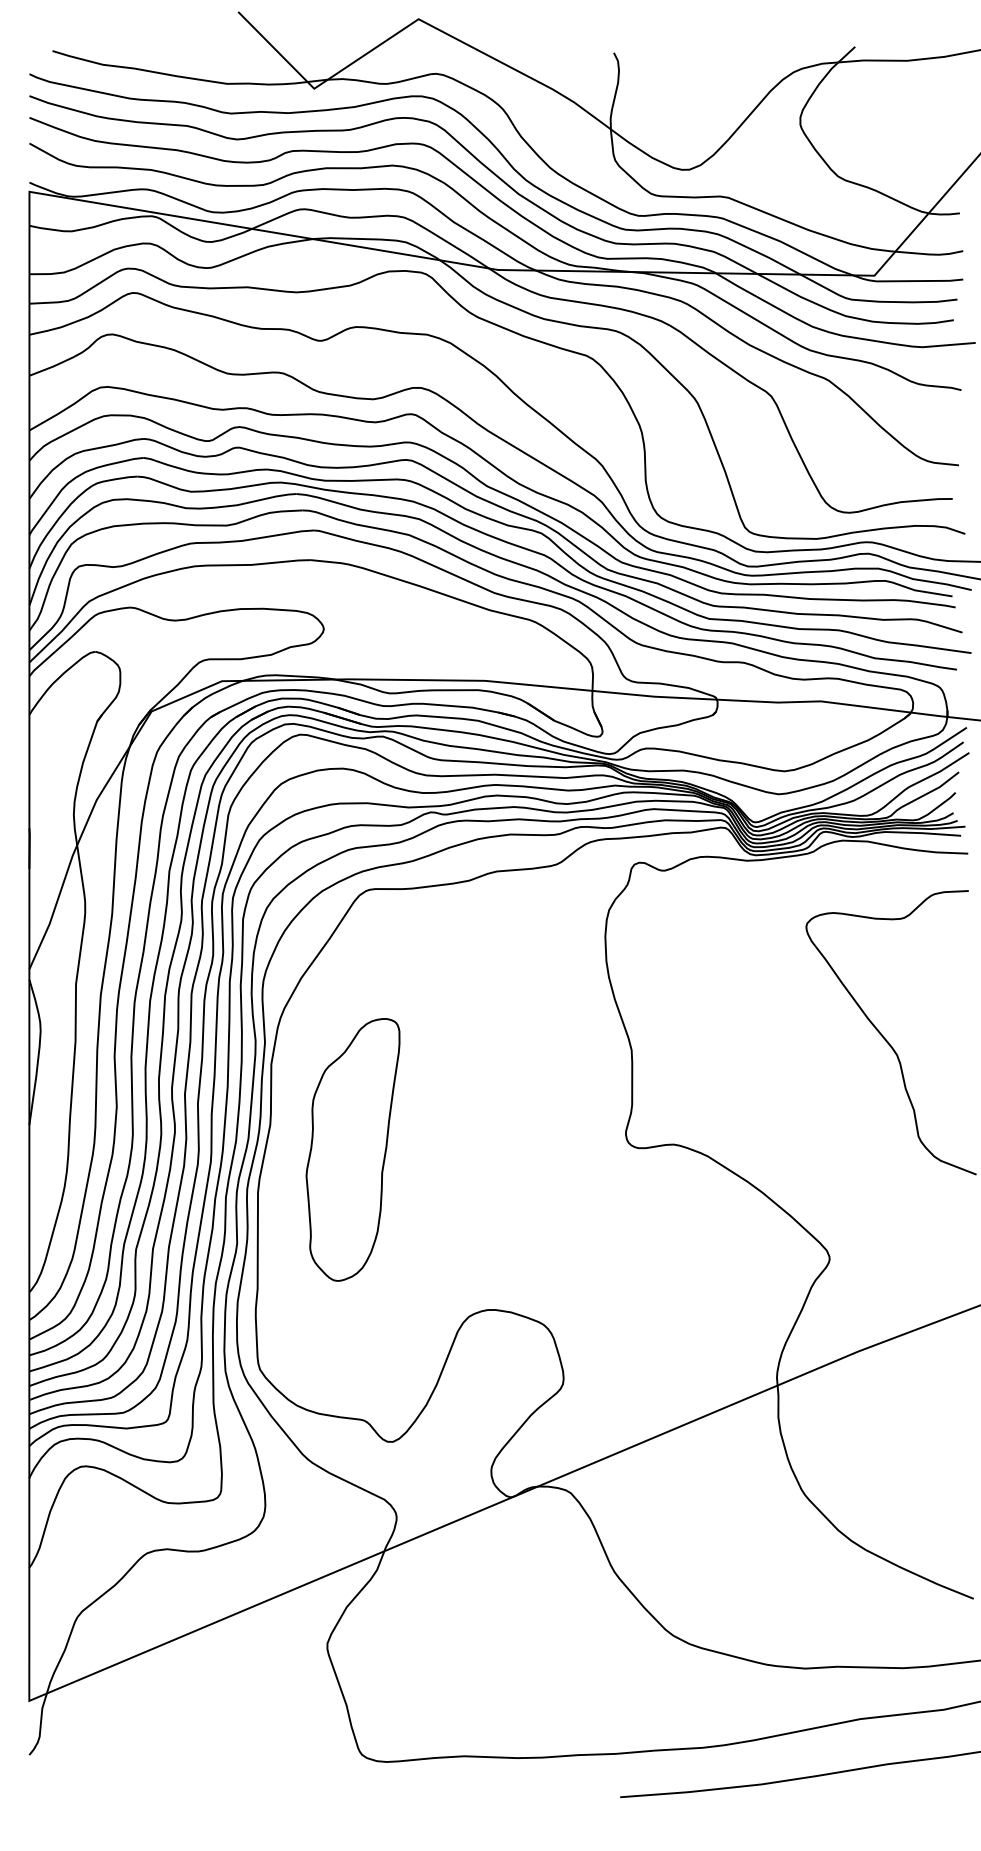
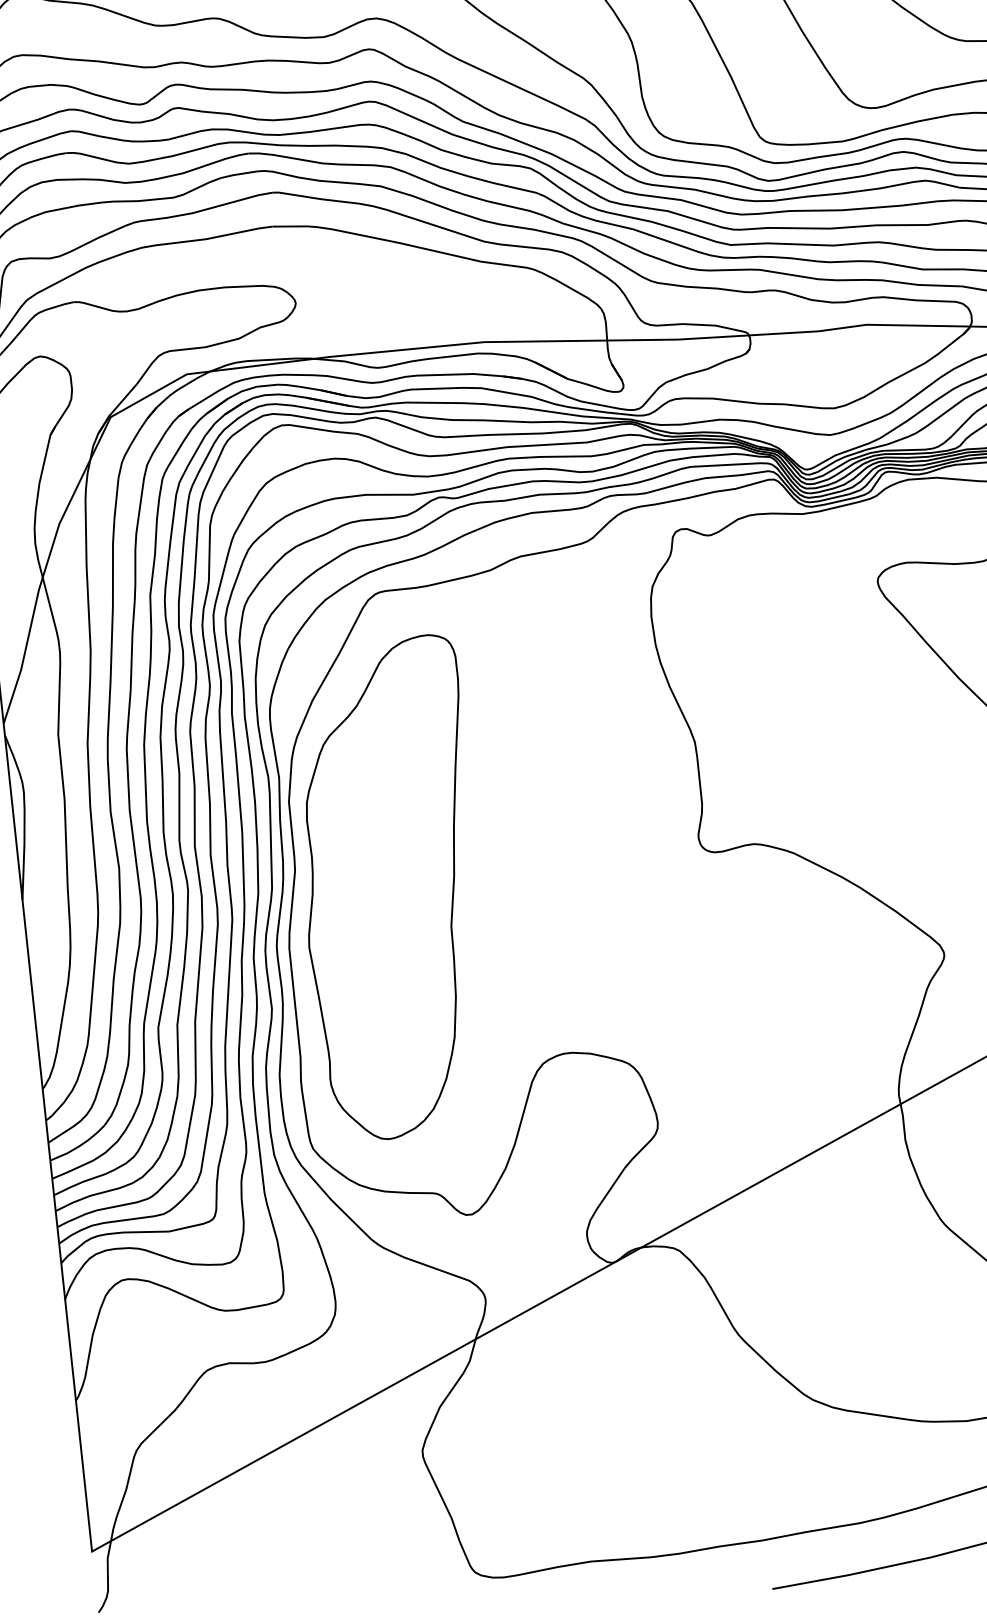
part: (352, 1149) -> (391, 888), size x1.67

